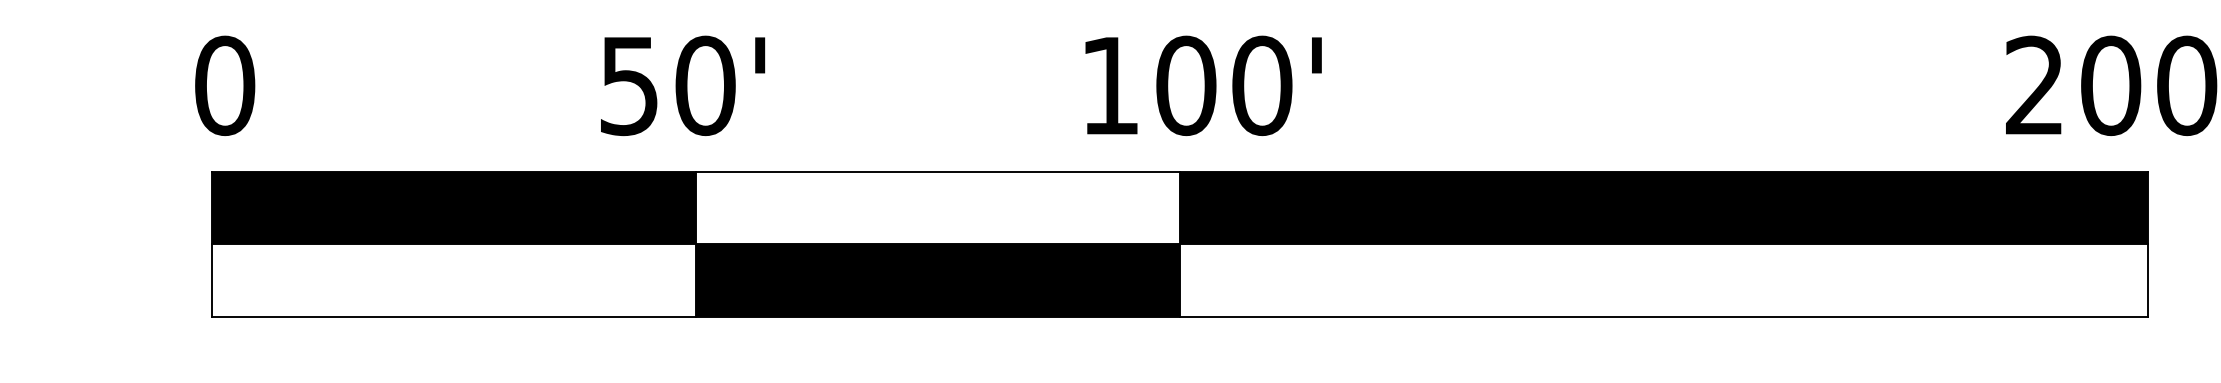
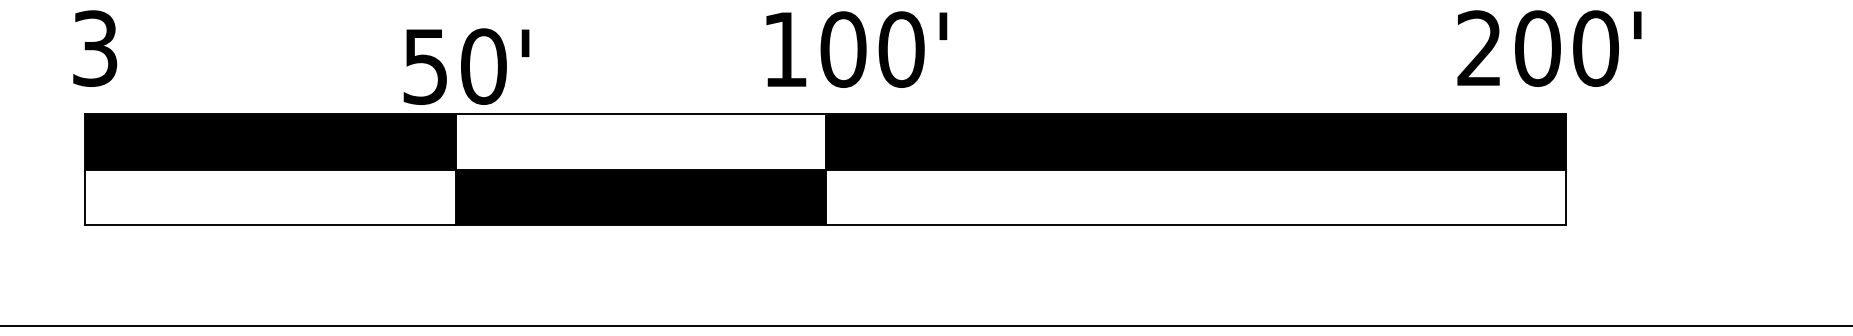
text: (225, 85) -> (95, 48), 0 -> 3
text: (682, 85) -> (466, 66), moved
text: (1203, 85) -> (856, 49), moved

